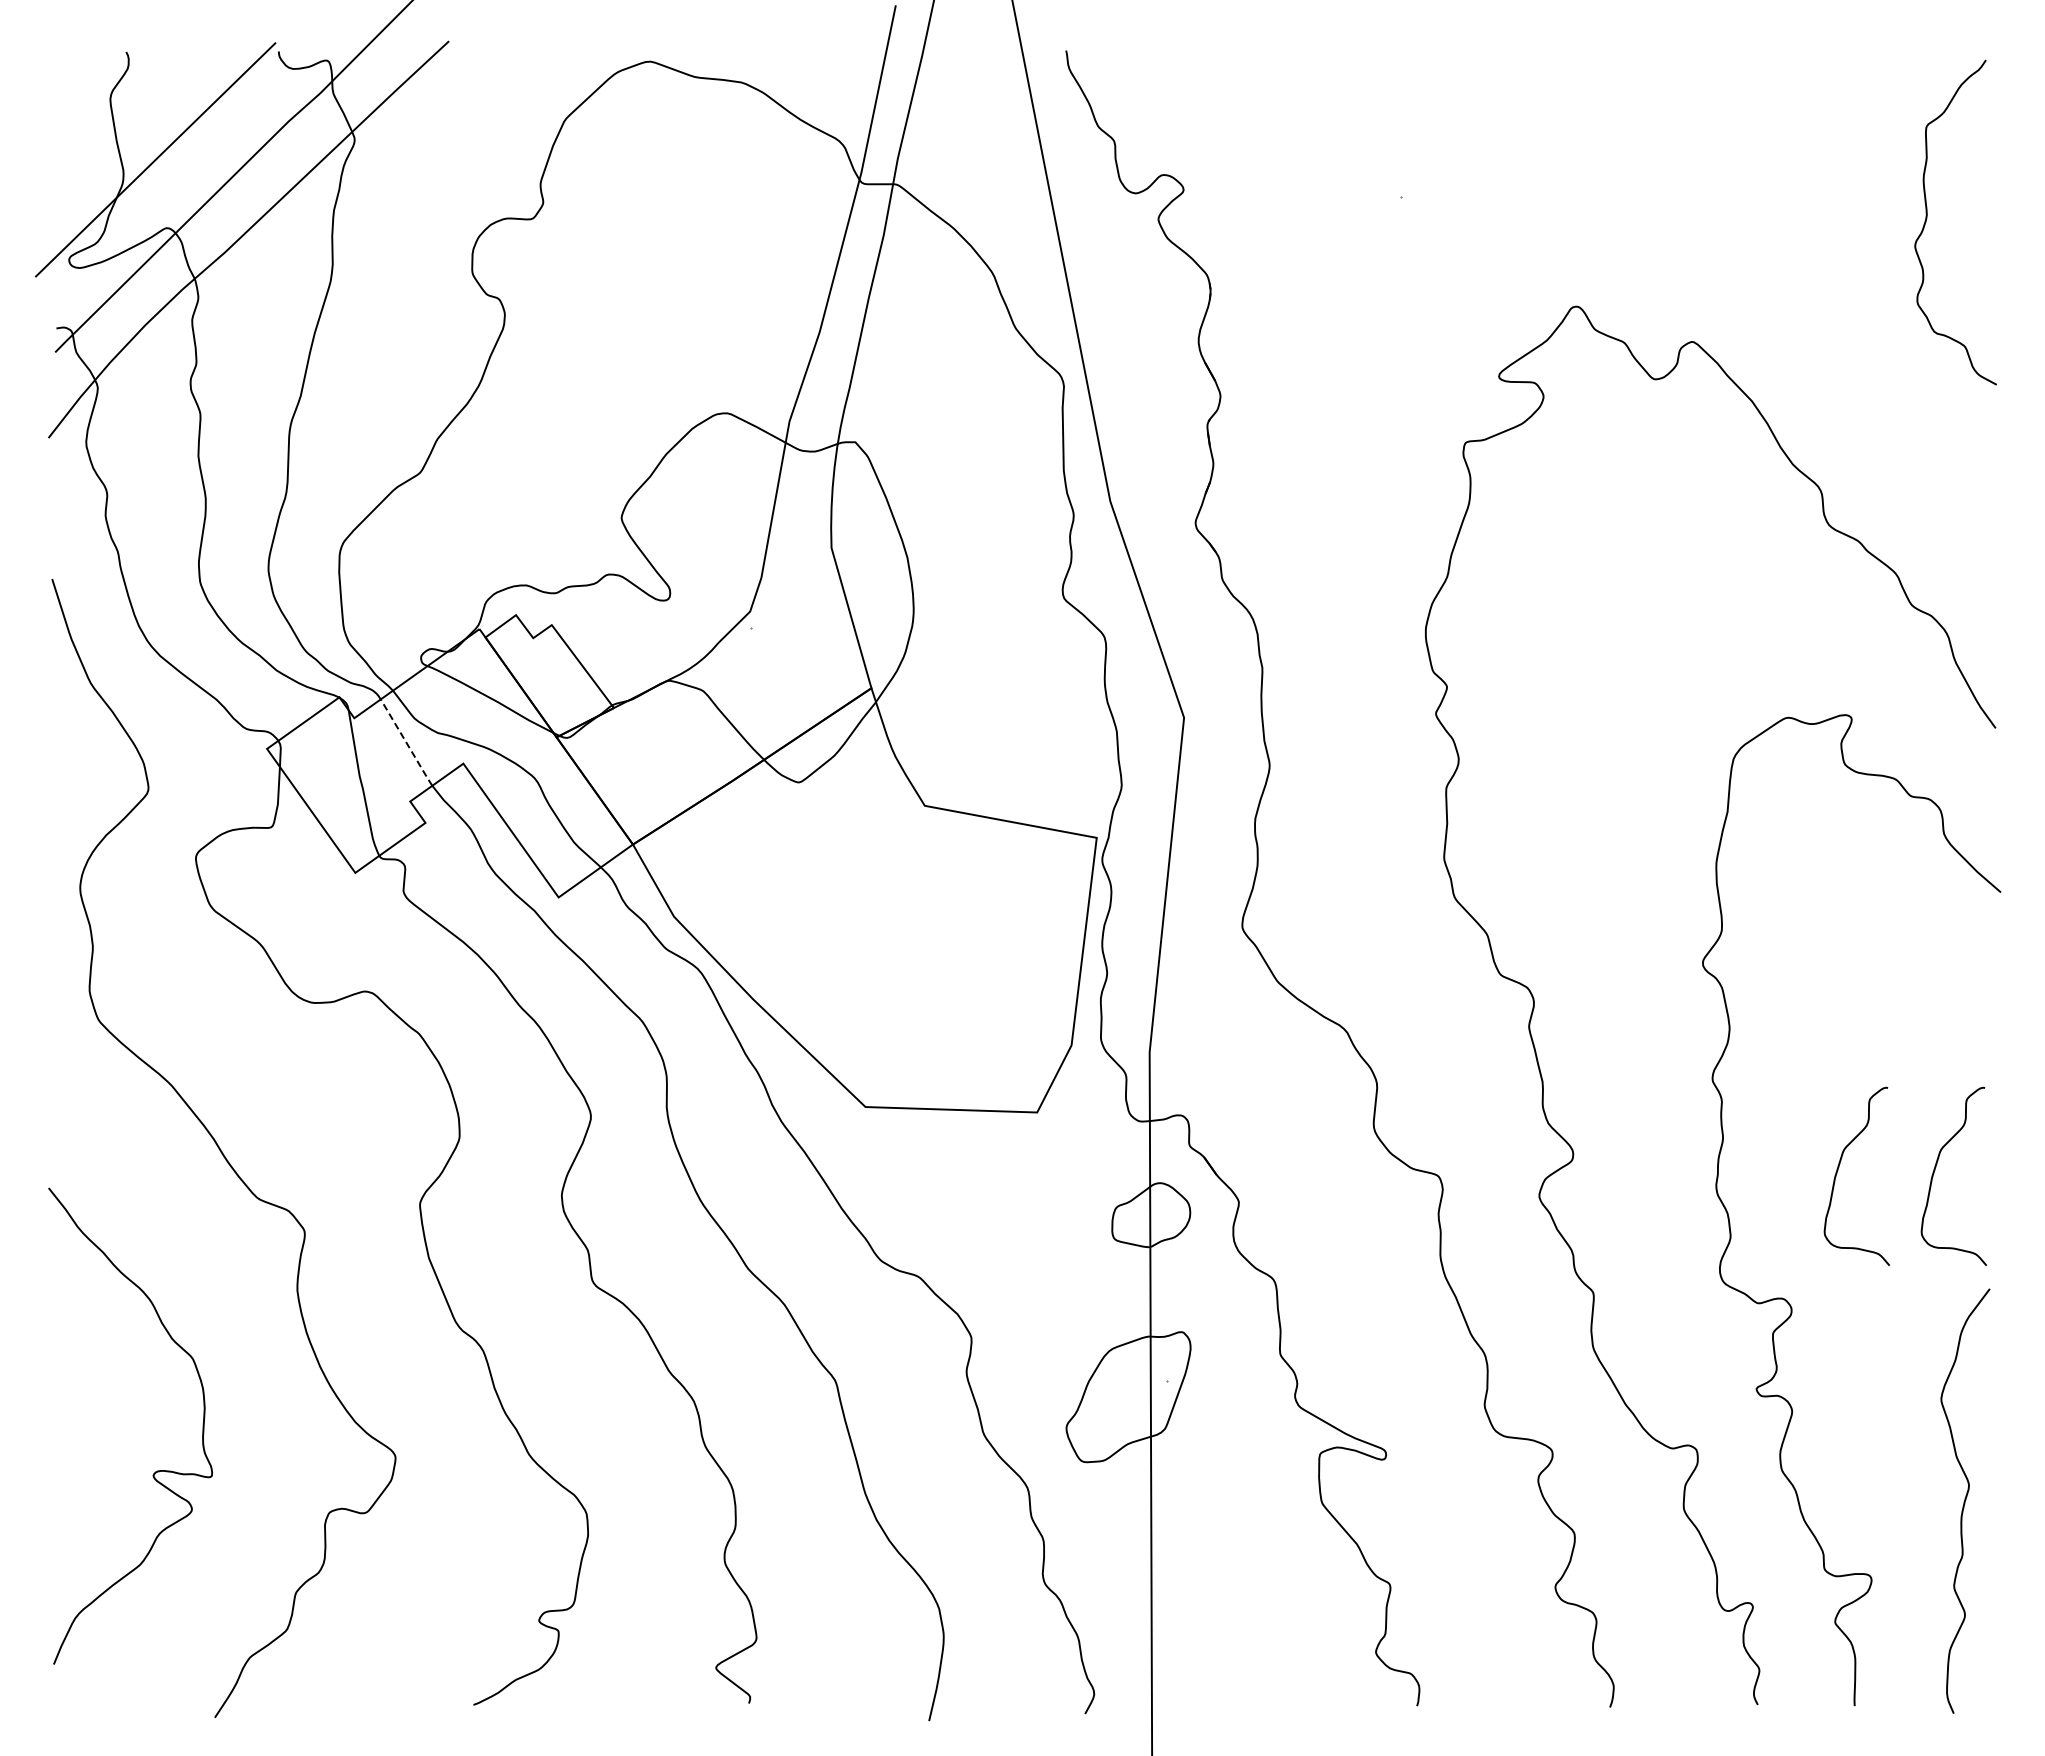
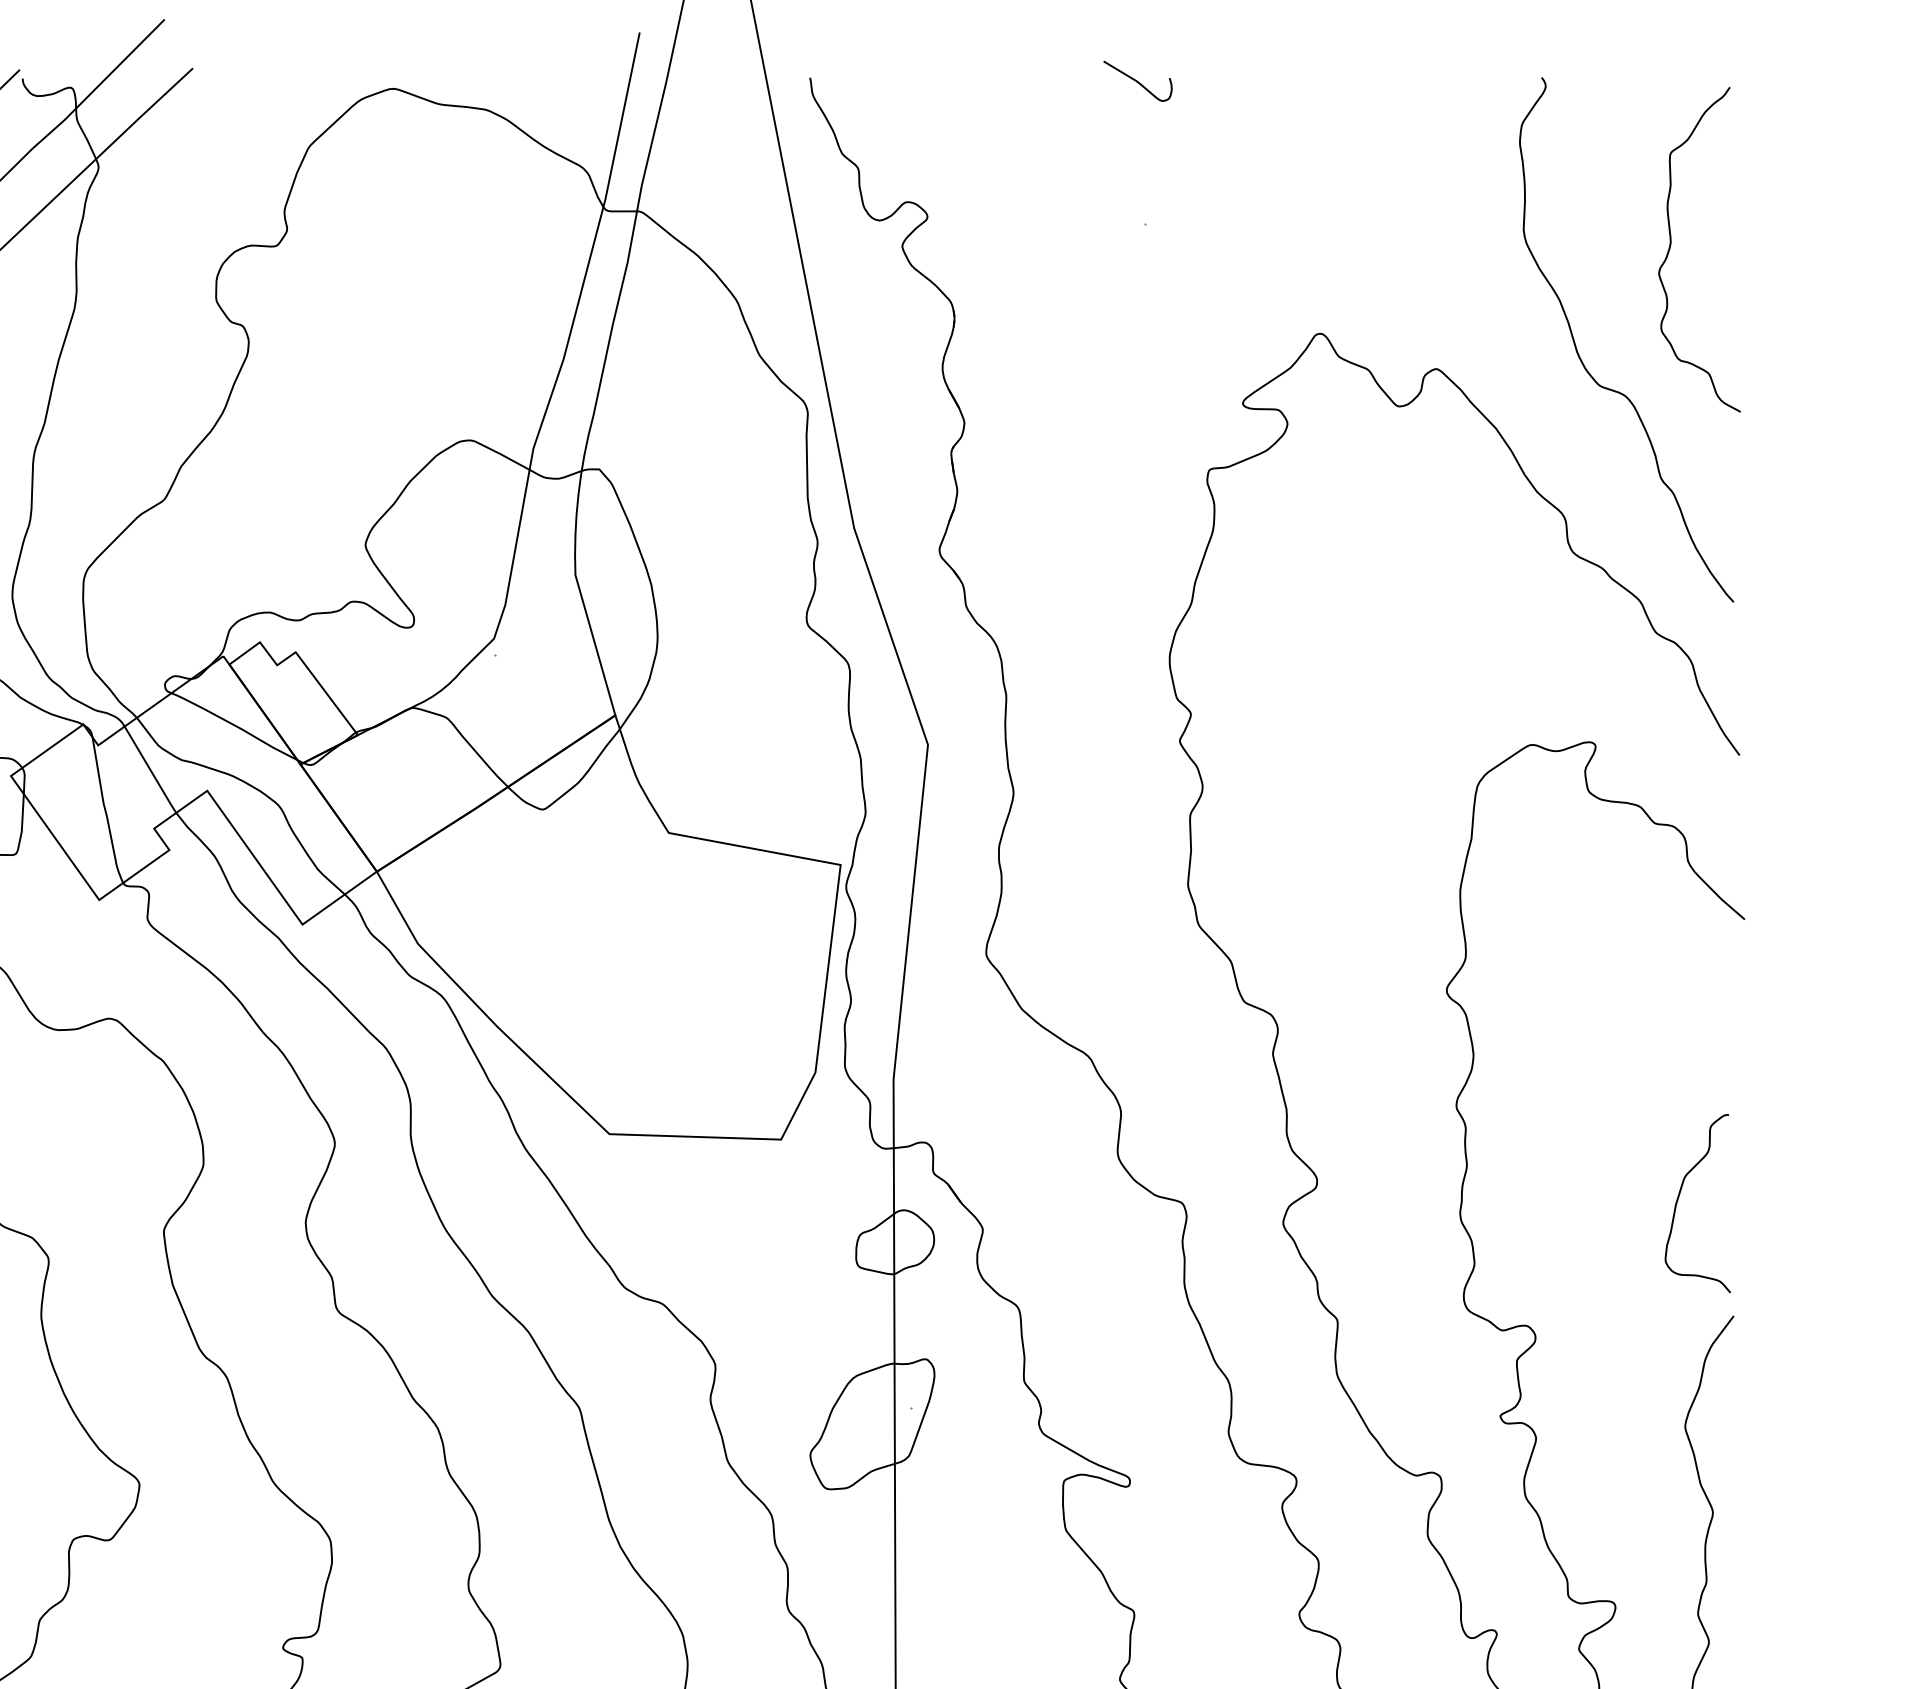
curve: (1393, 53) -> (1137, 80), added
curve: (1838, 333) -> (1582, 360), added
line: (406, 743) -> (150, 770), dashed -> solid
curve: (1838, 1170) -> (1582, 1197), removed

